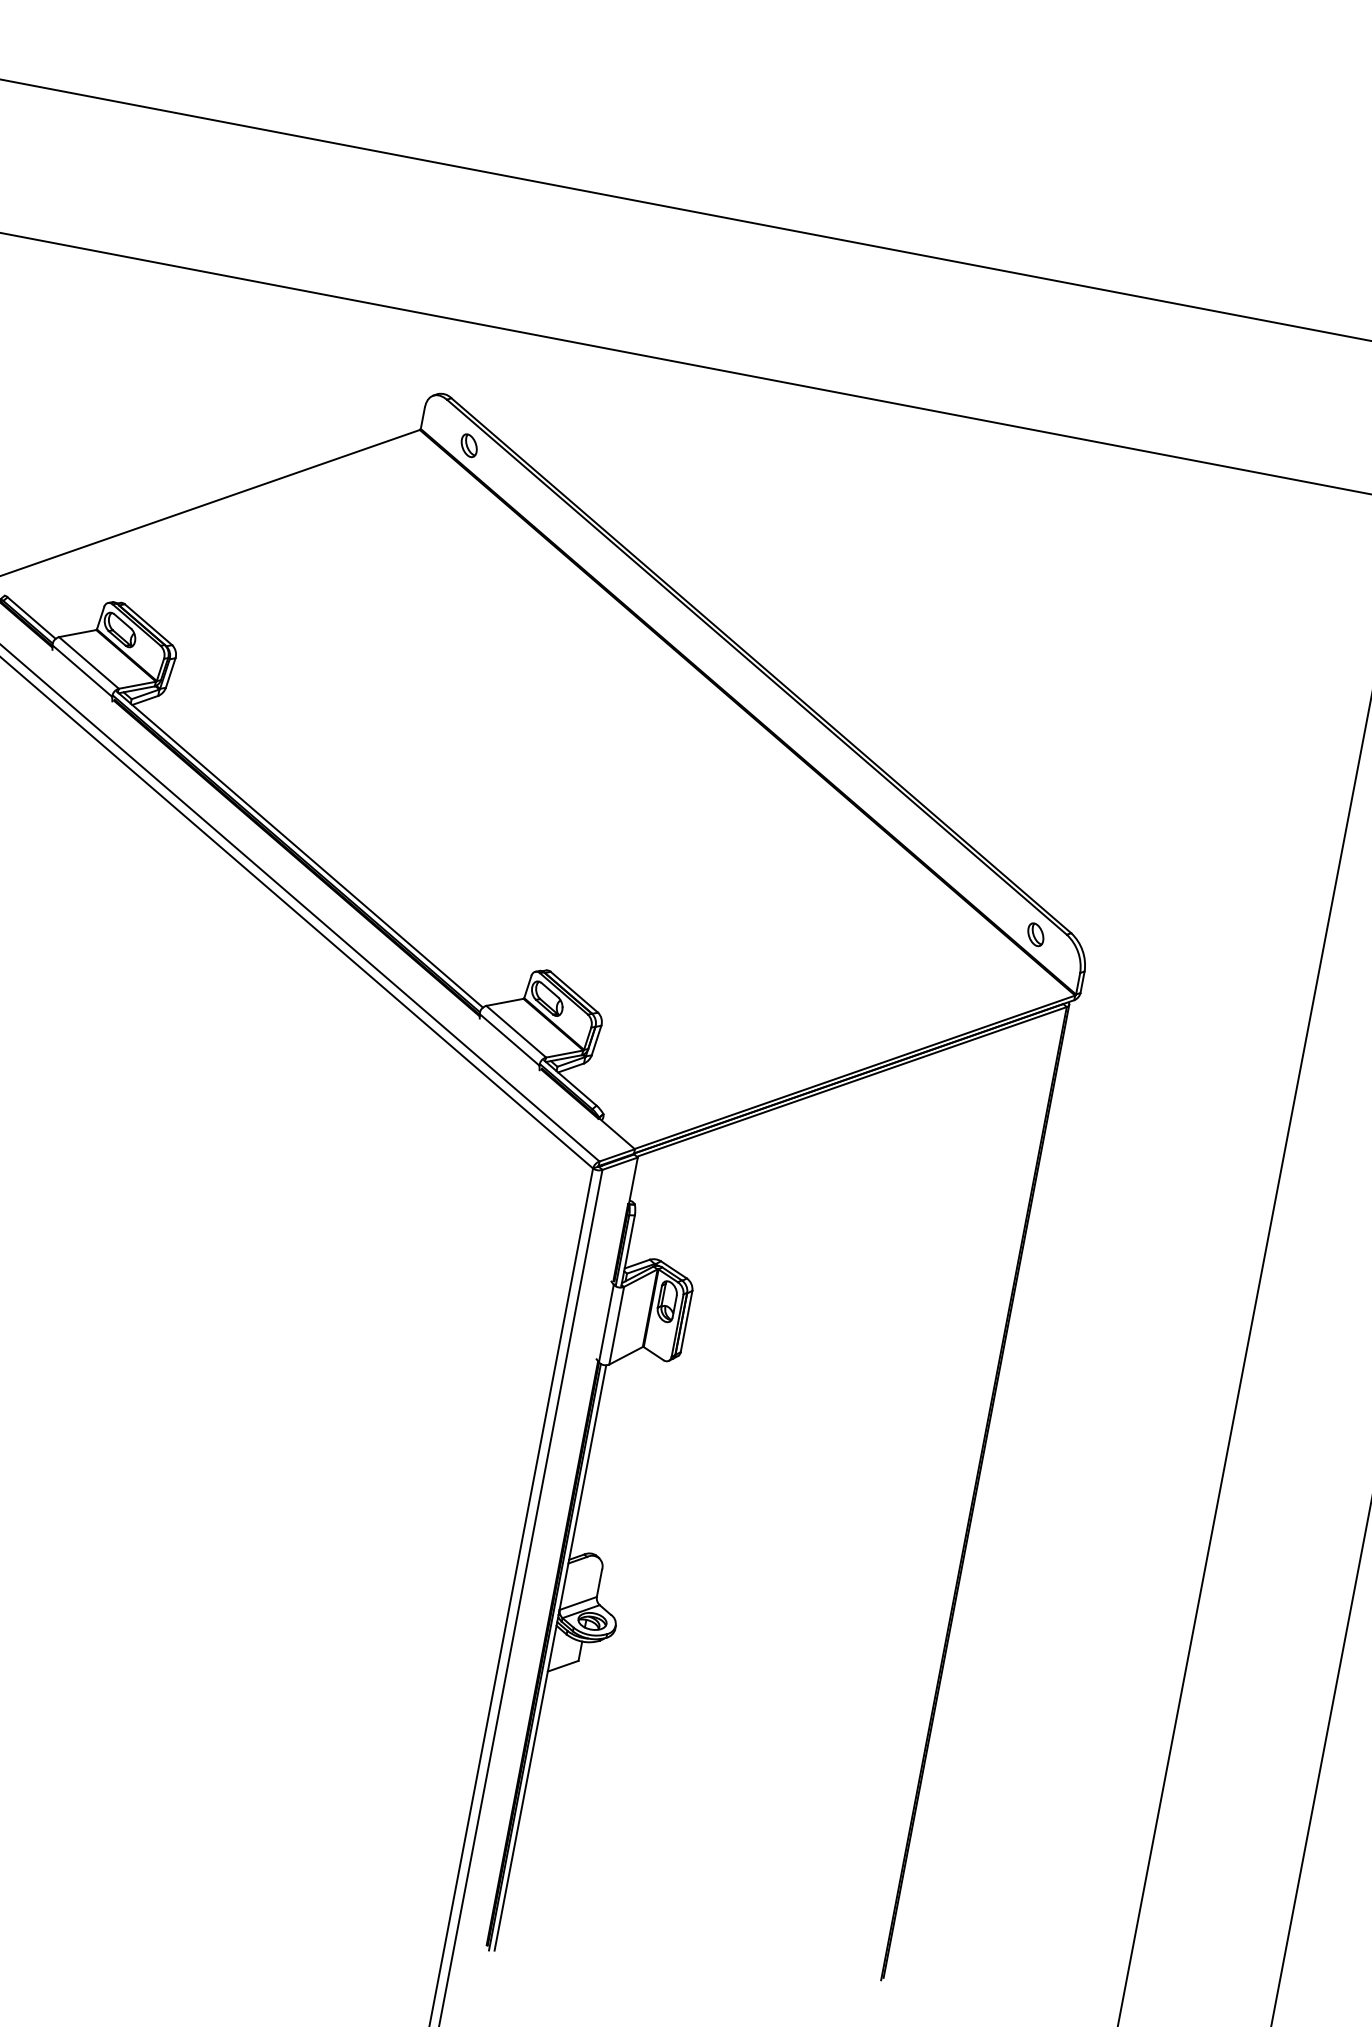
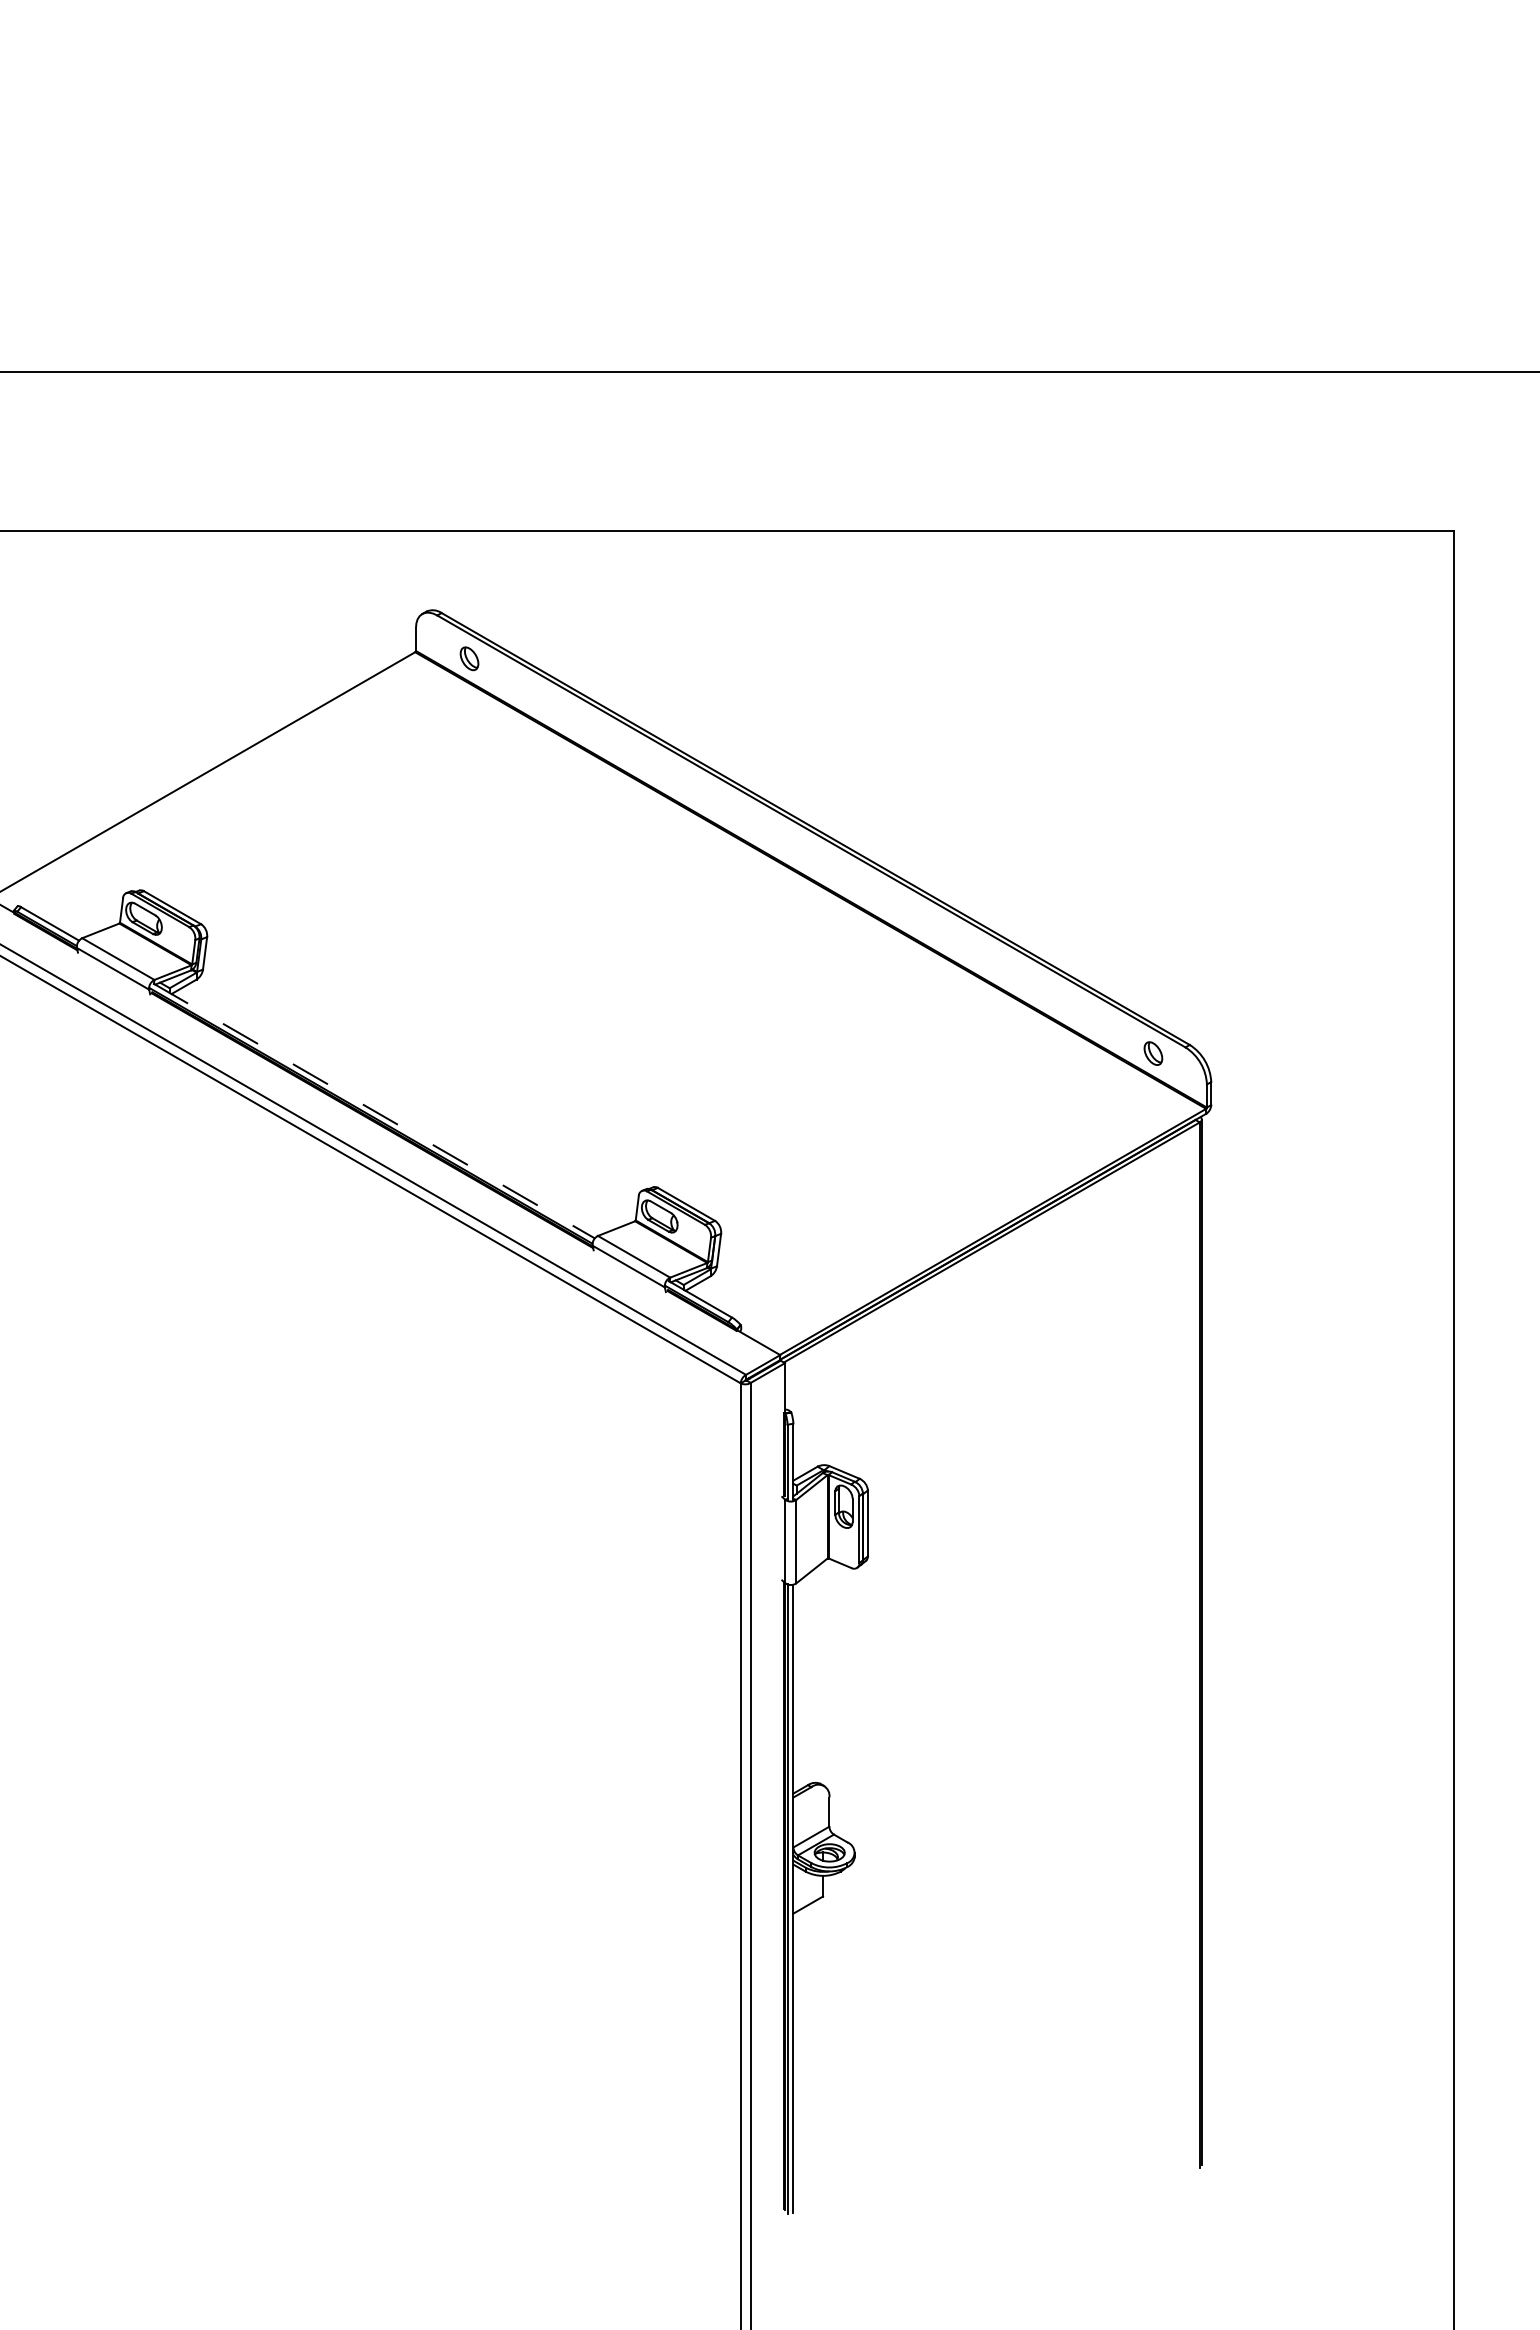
line: (300, 850) -> (374, 1111), solid -> dashed

